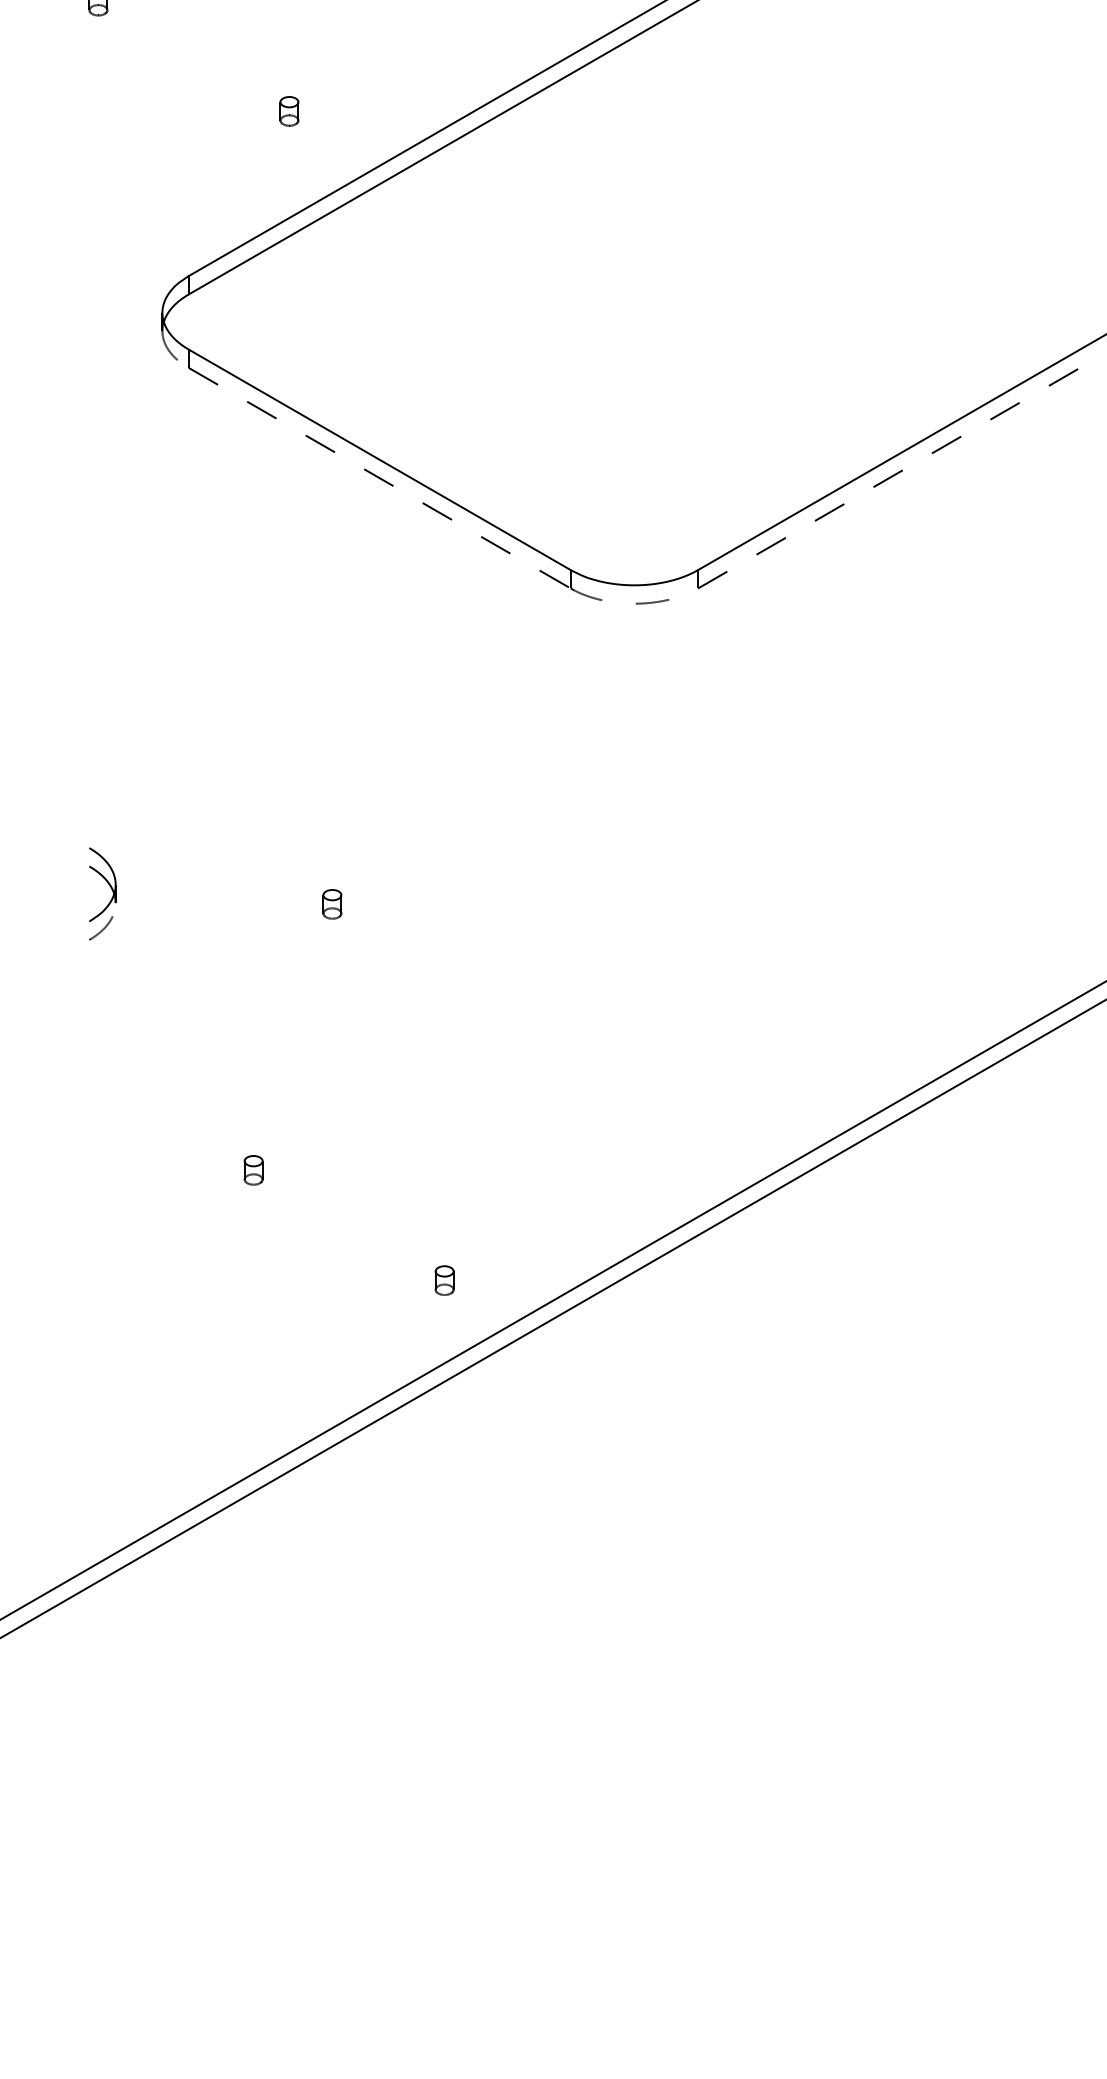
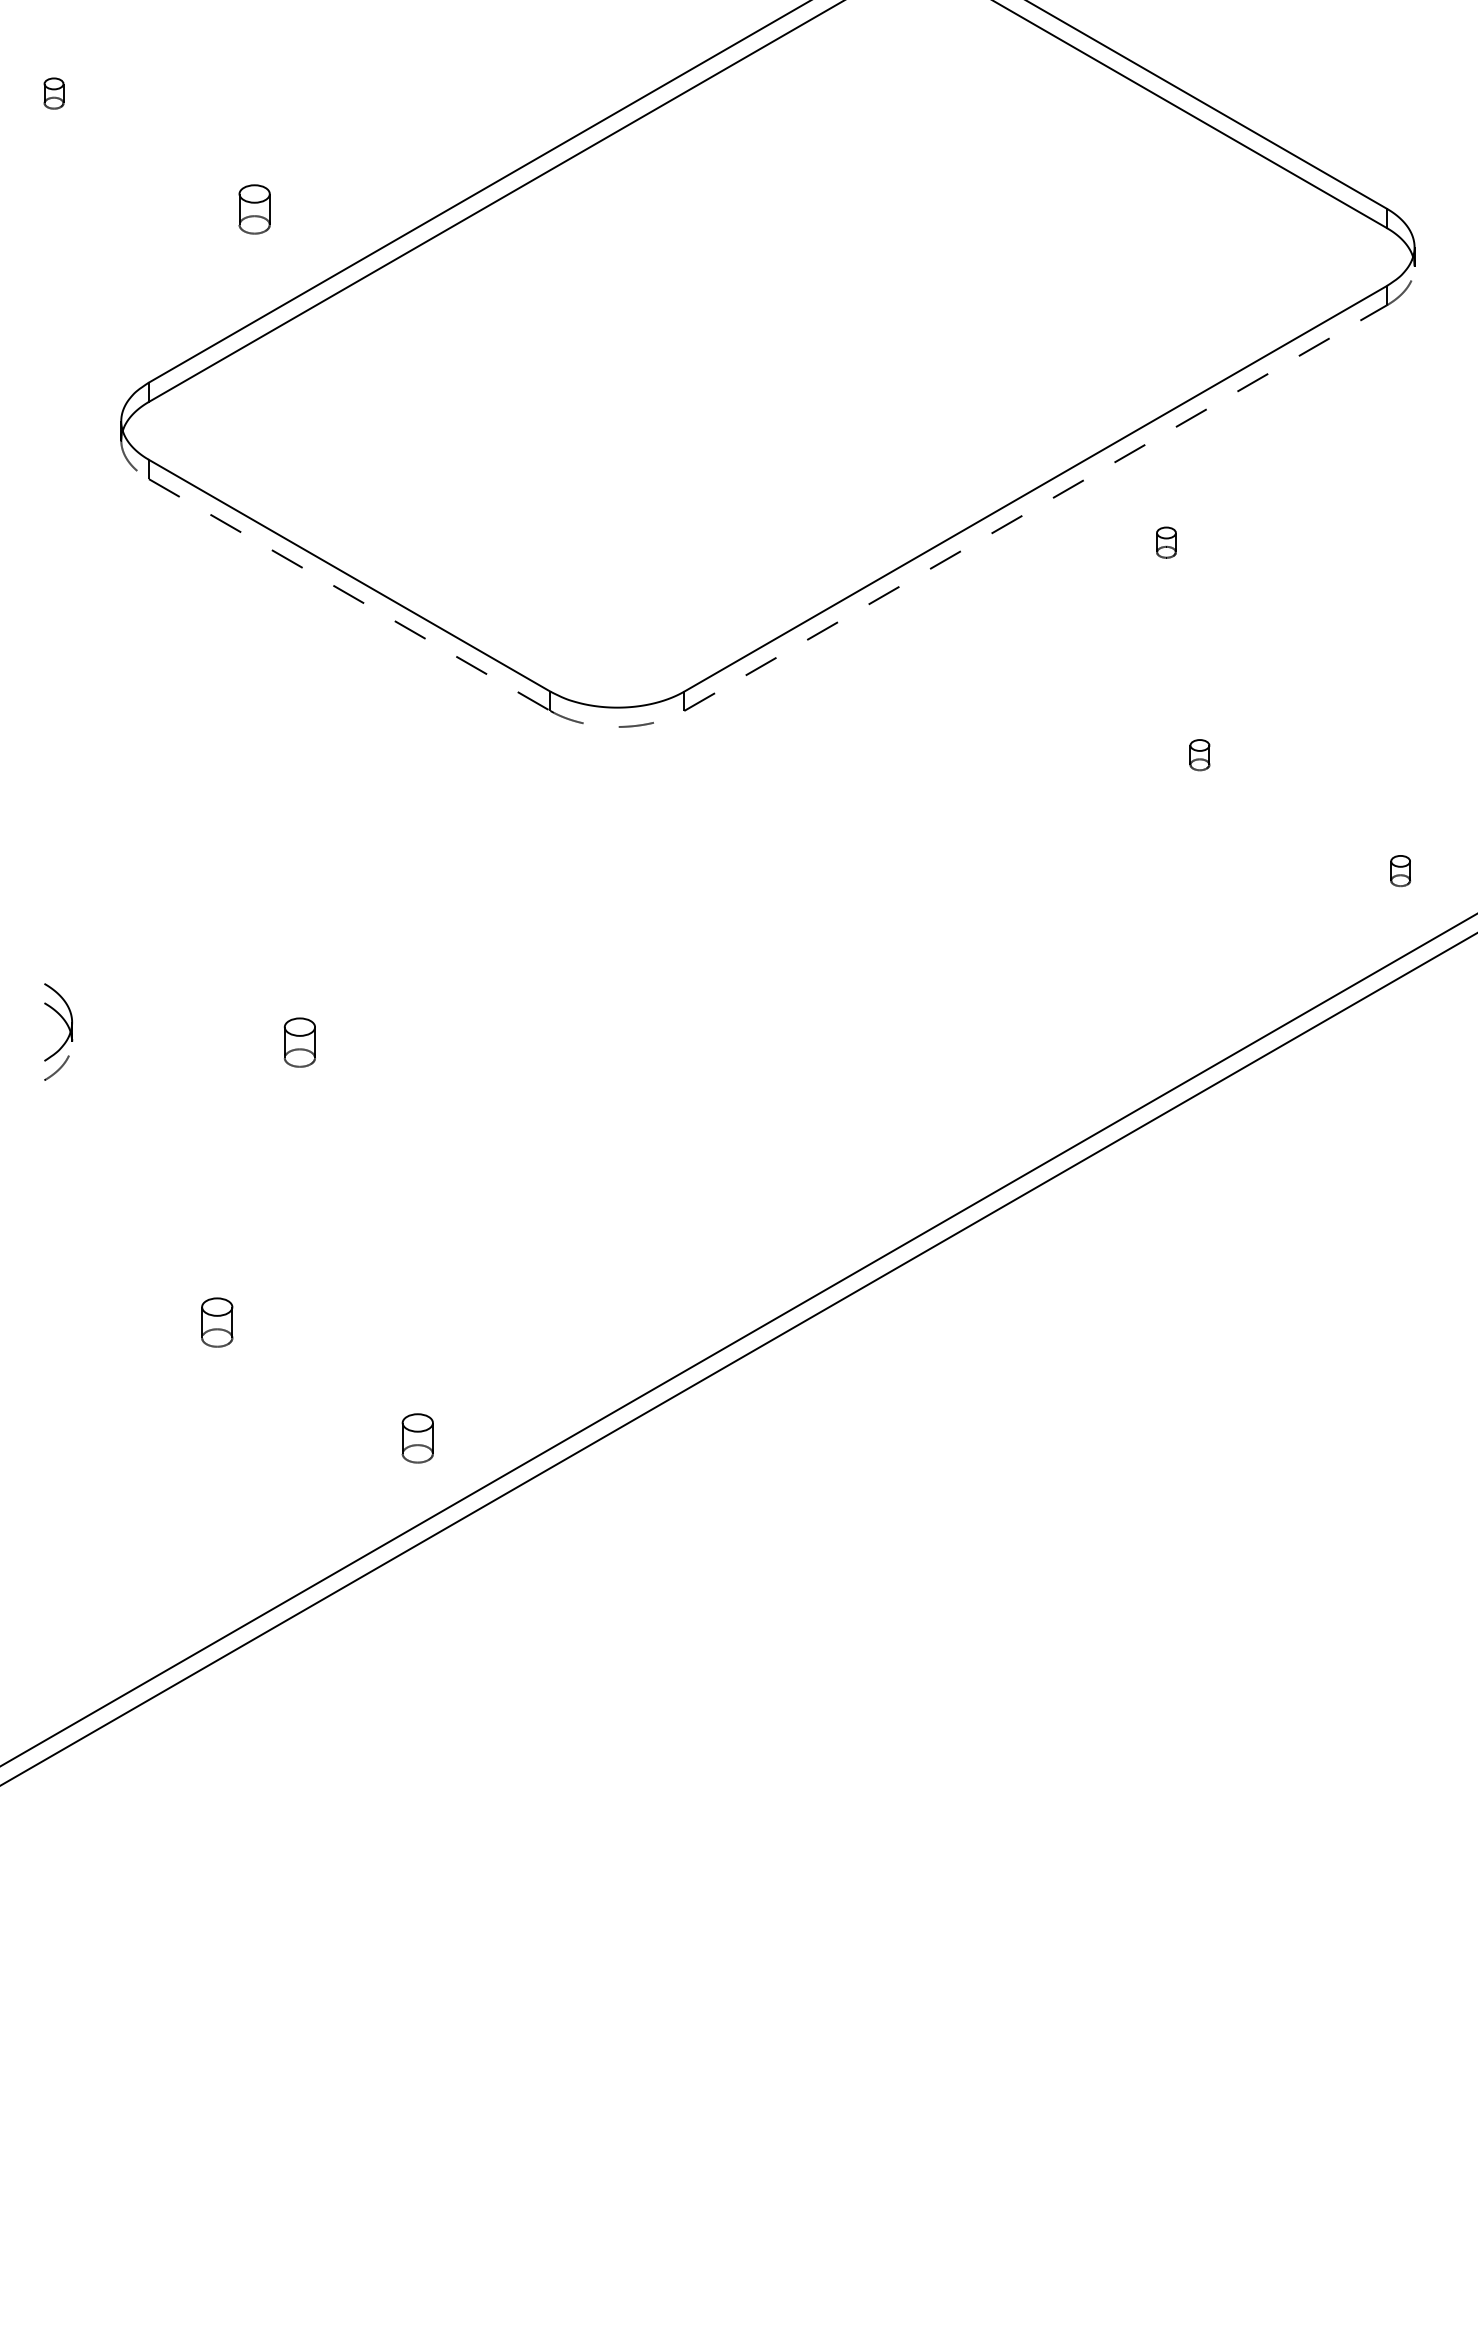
part: (289, 111) -> (254, 209), size x1.6
part: (331, 904) -> (299, 1043), size x1.6
part: (253, 1170) -> (216, 1322), size x1.6
part: (444, 1280) -> (417, 1438), size x1.6

